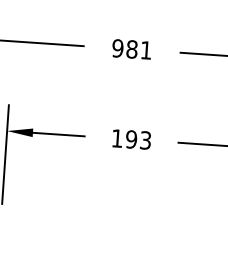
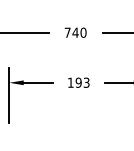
text: (131, 48) -> (75, 32), 981 -> 740

